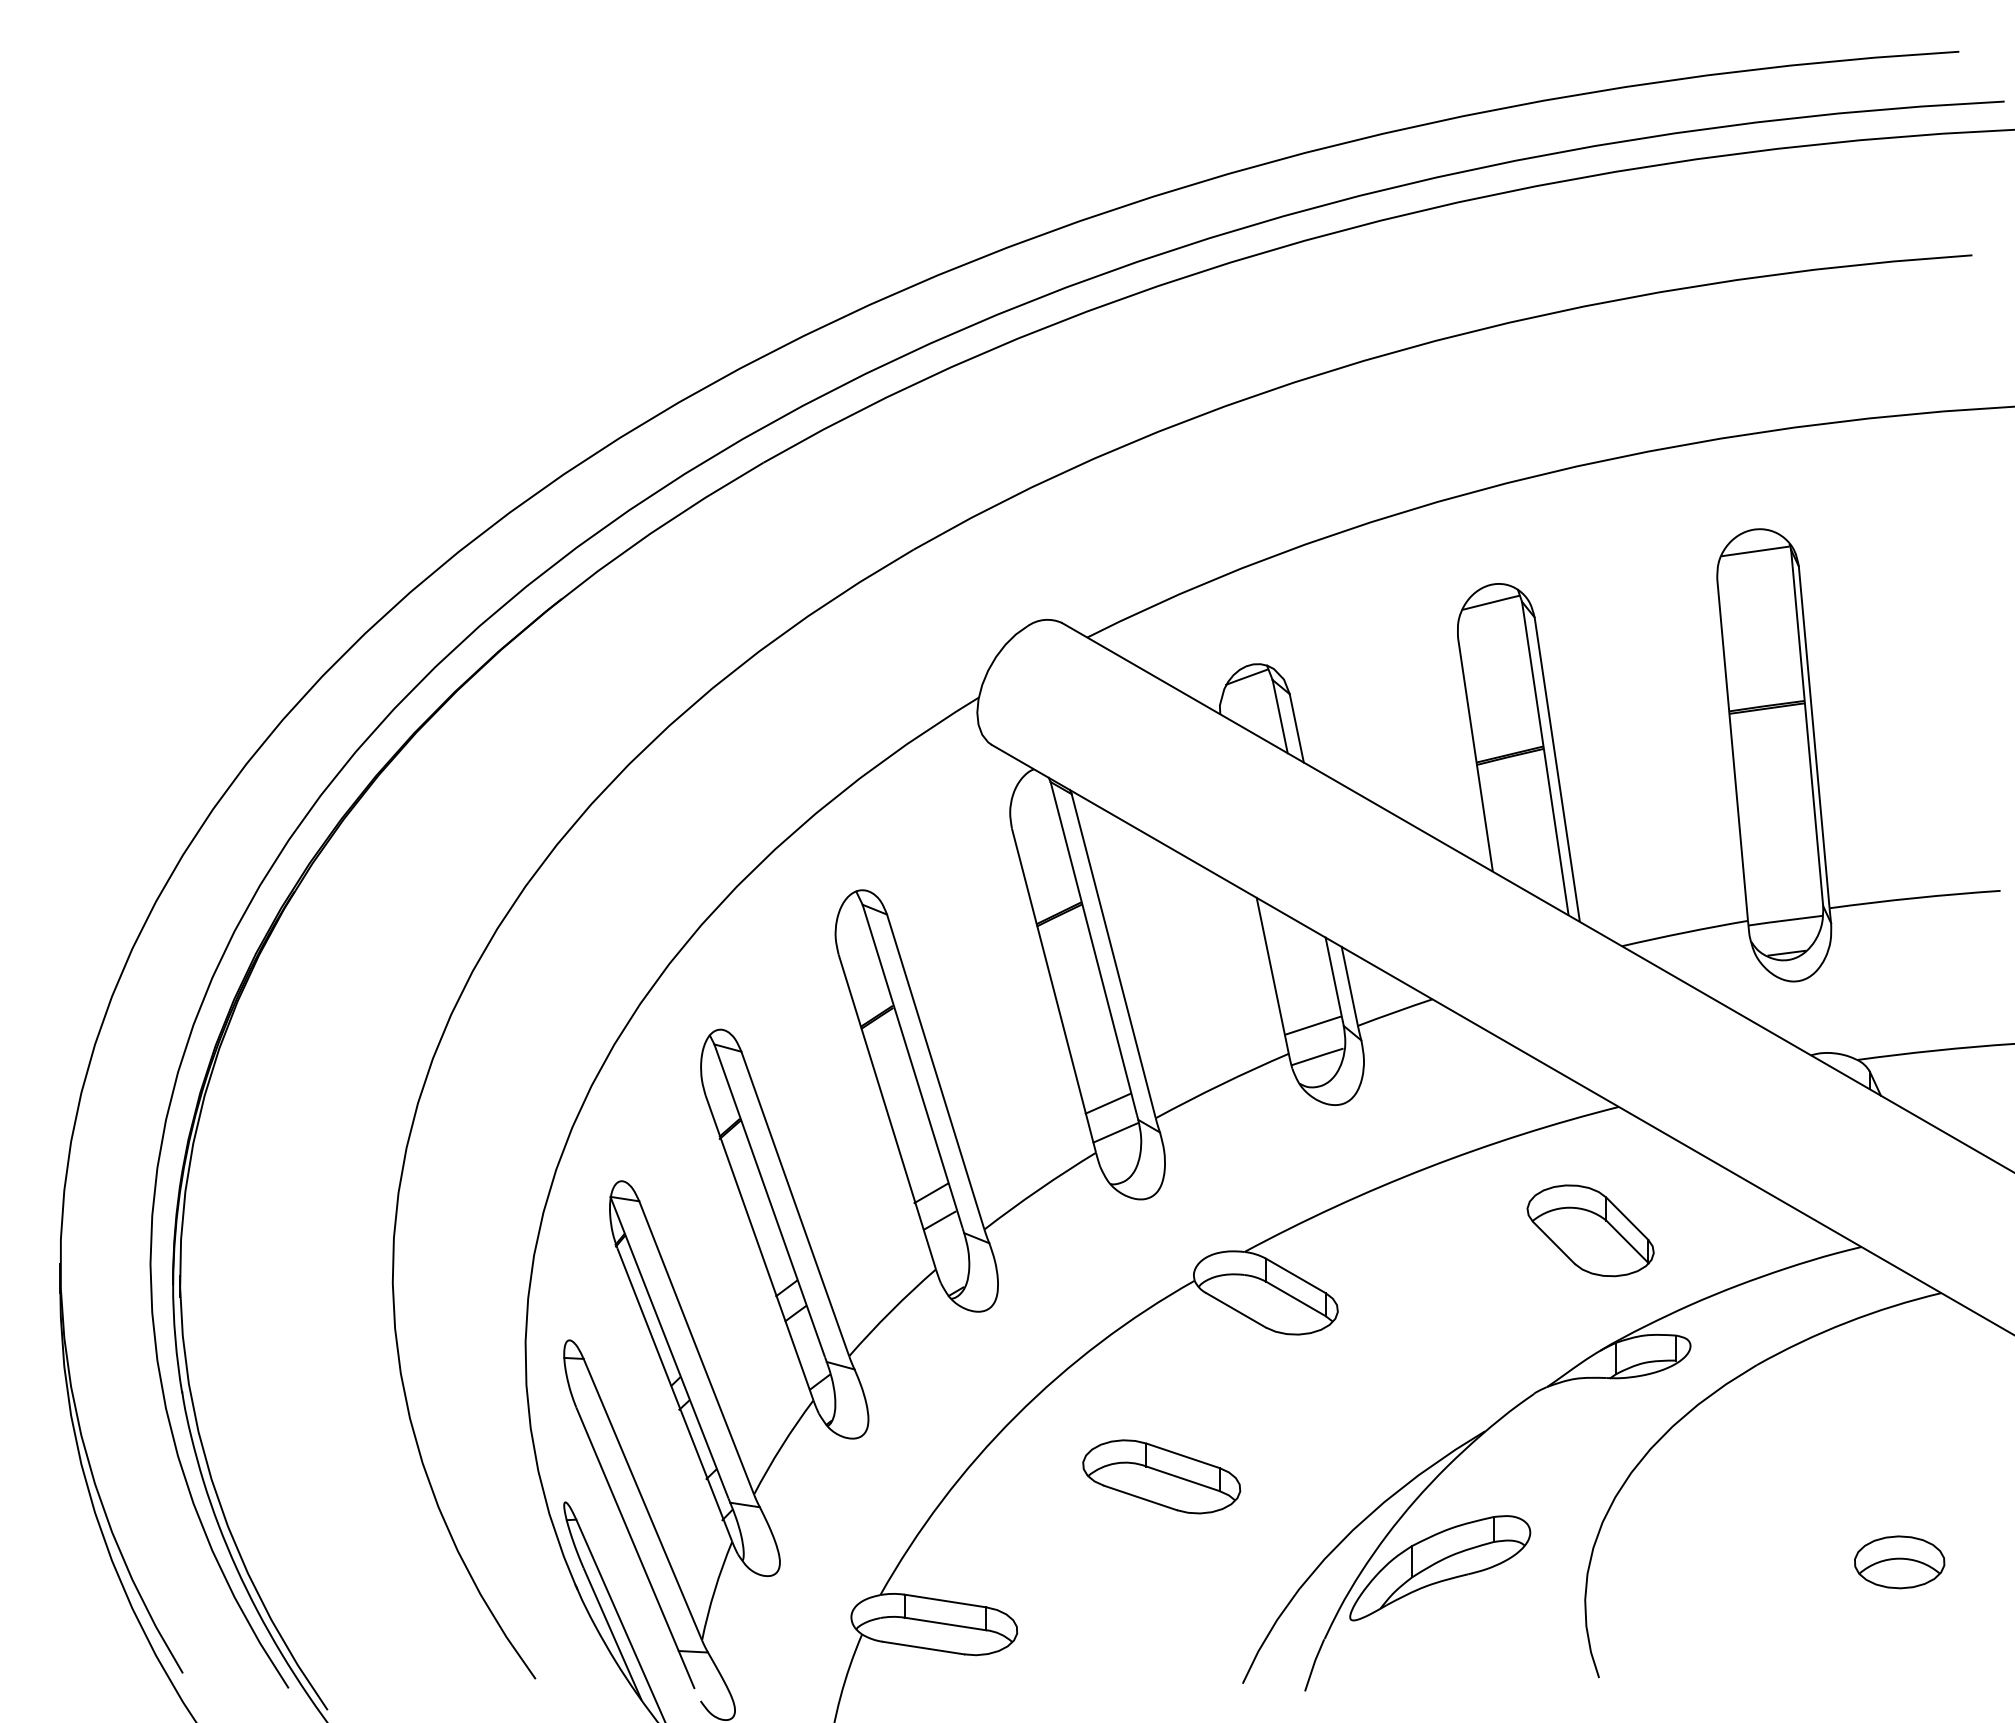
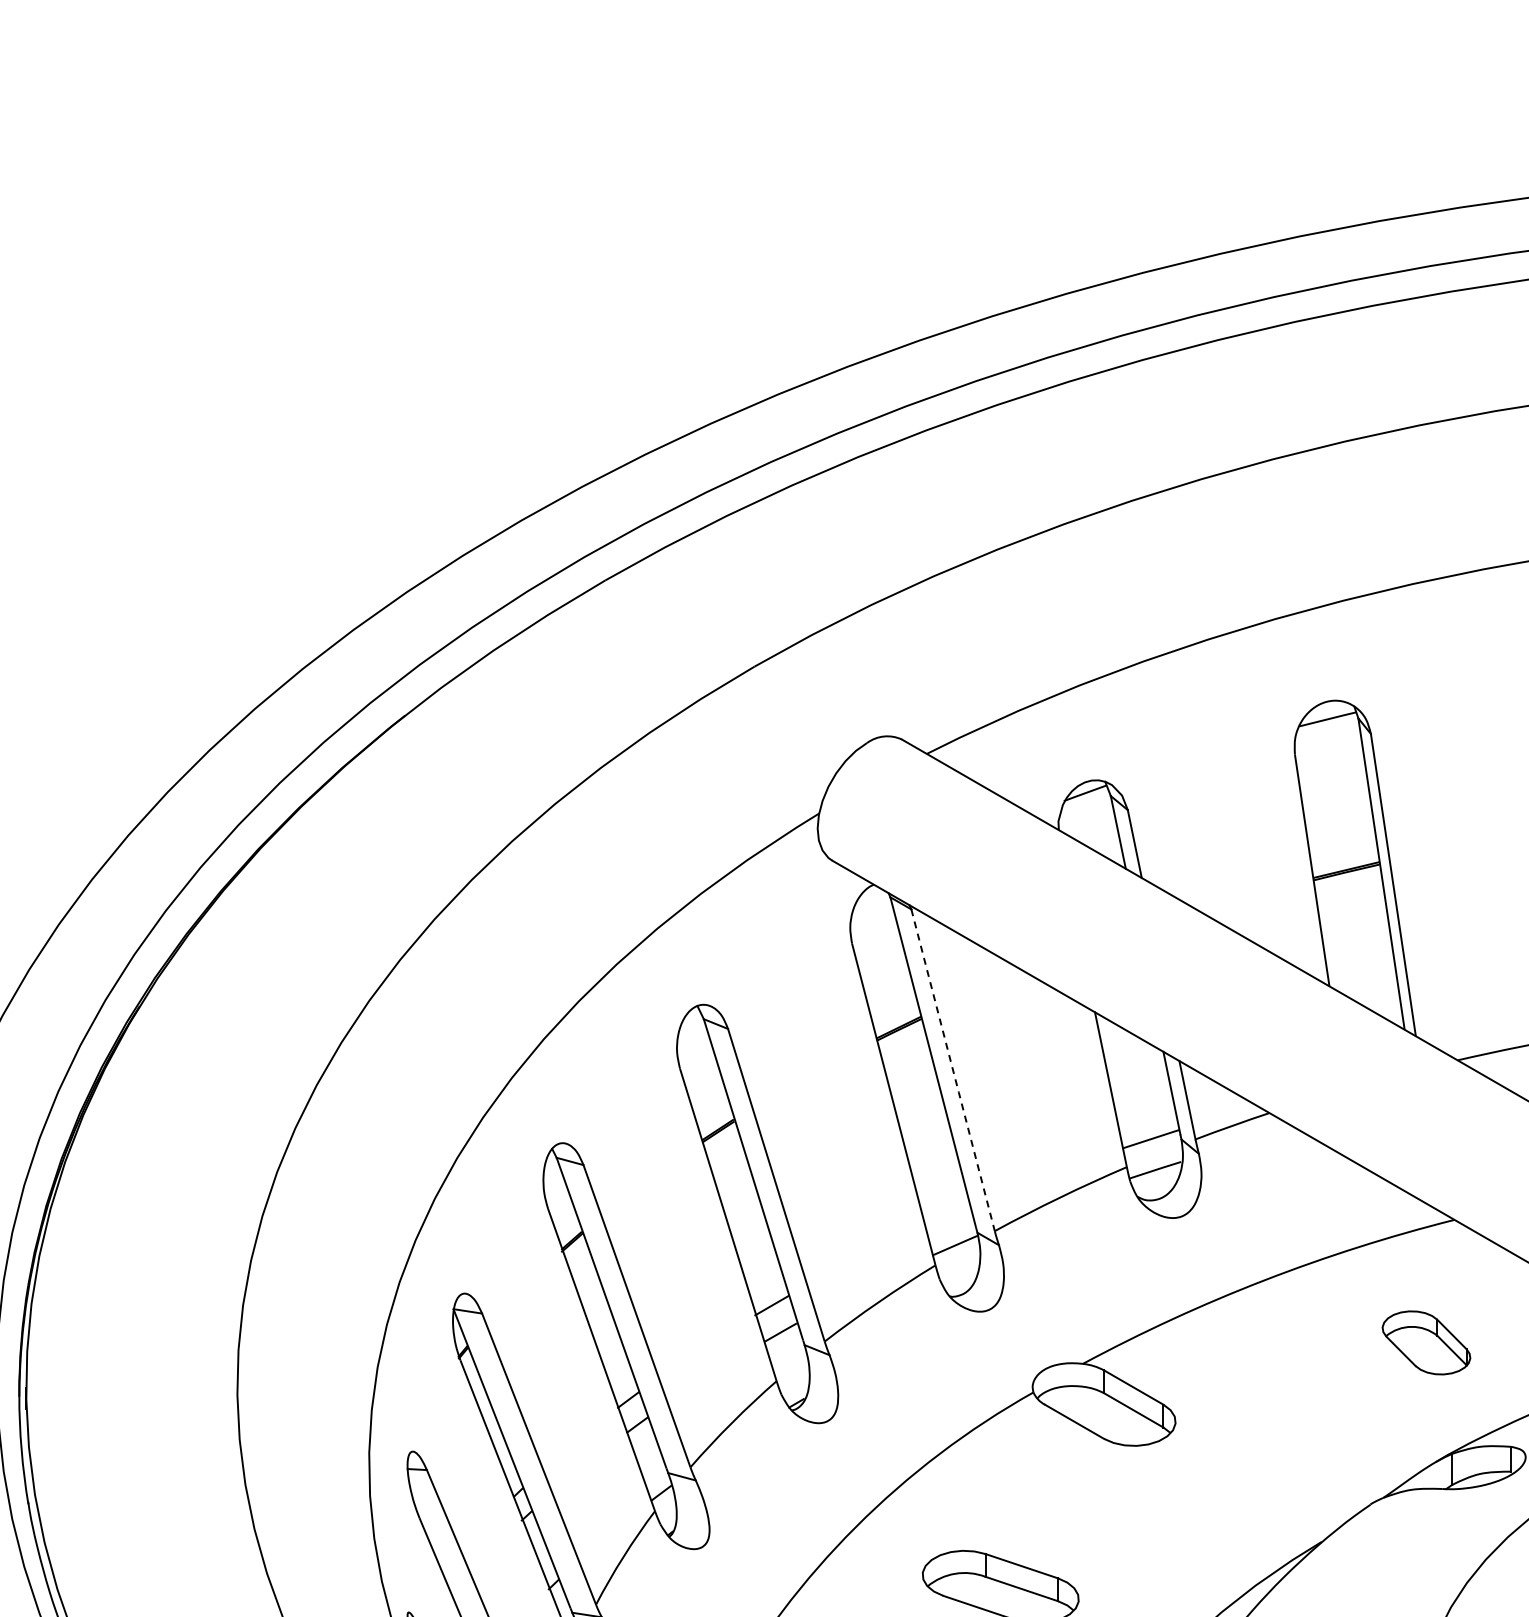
line: (1114, 957) -> (953, 1071), solid -> dashed
line: (1107, 1103) -> (946, 1216), removed
part: (1590, 1230) -> (1426, 1342), size x0.7

